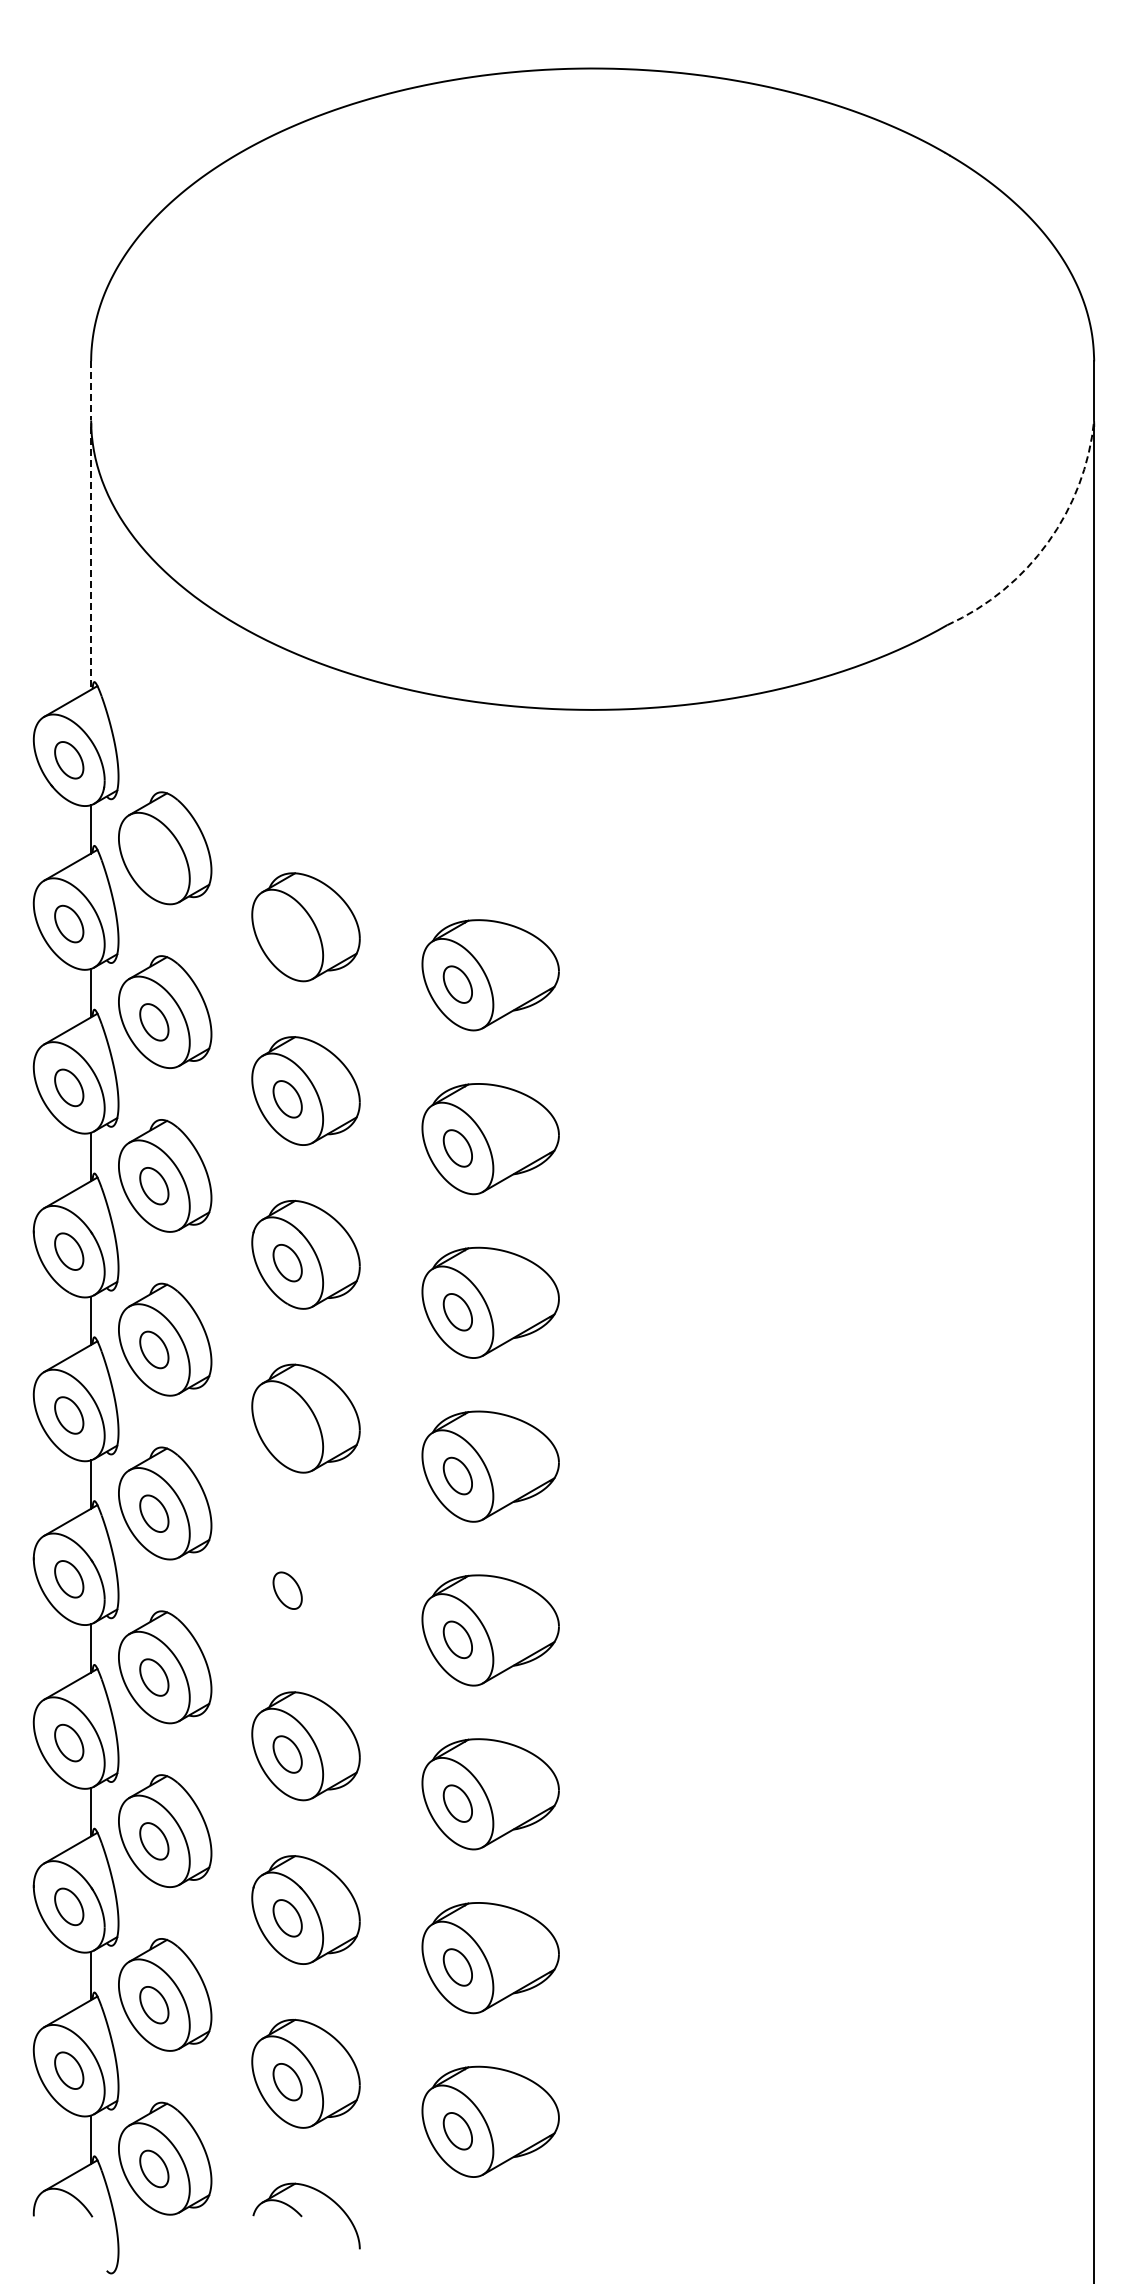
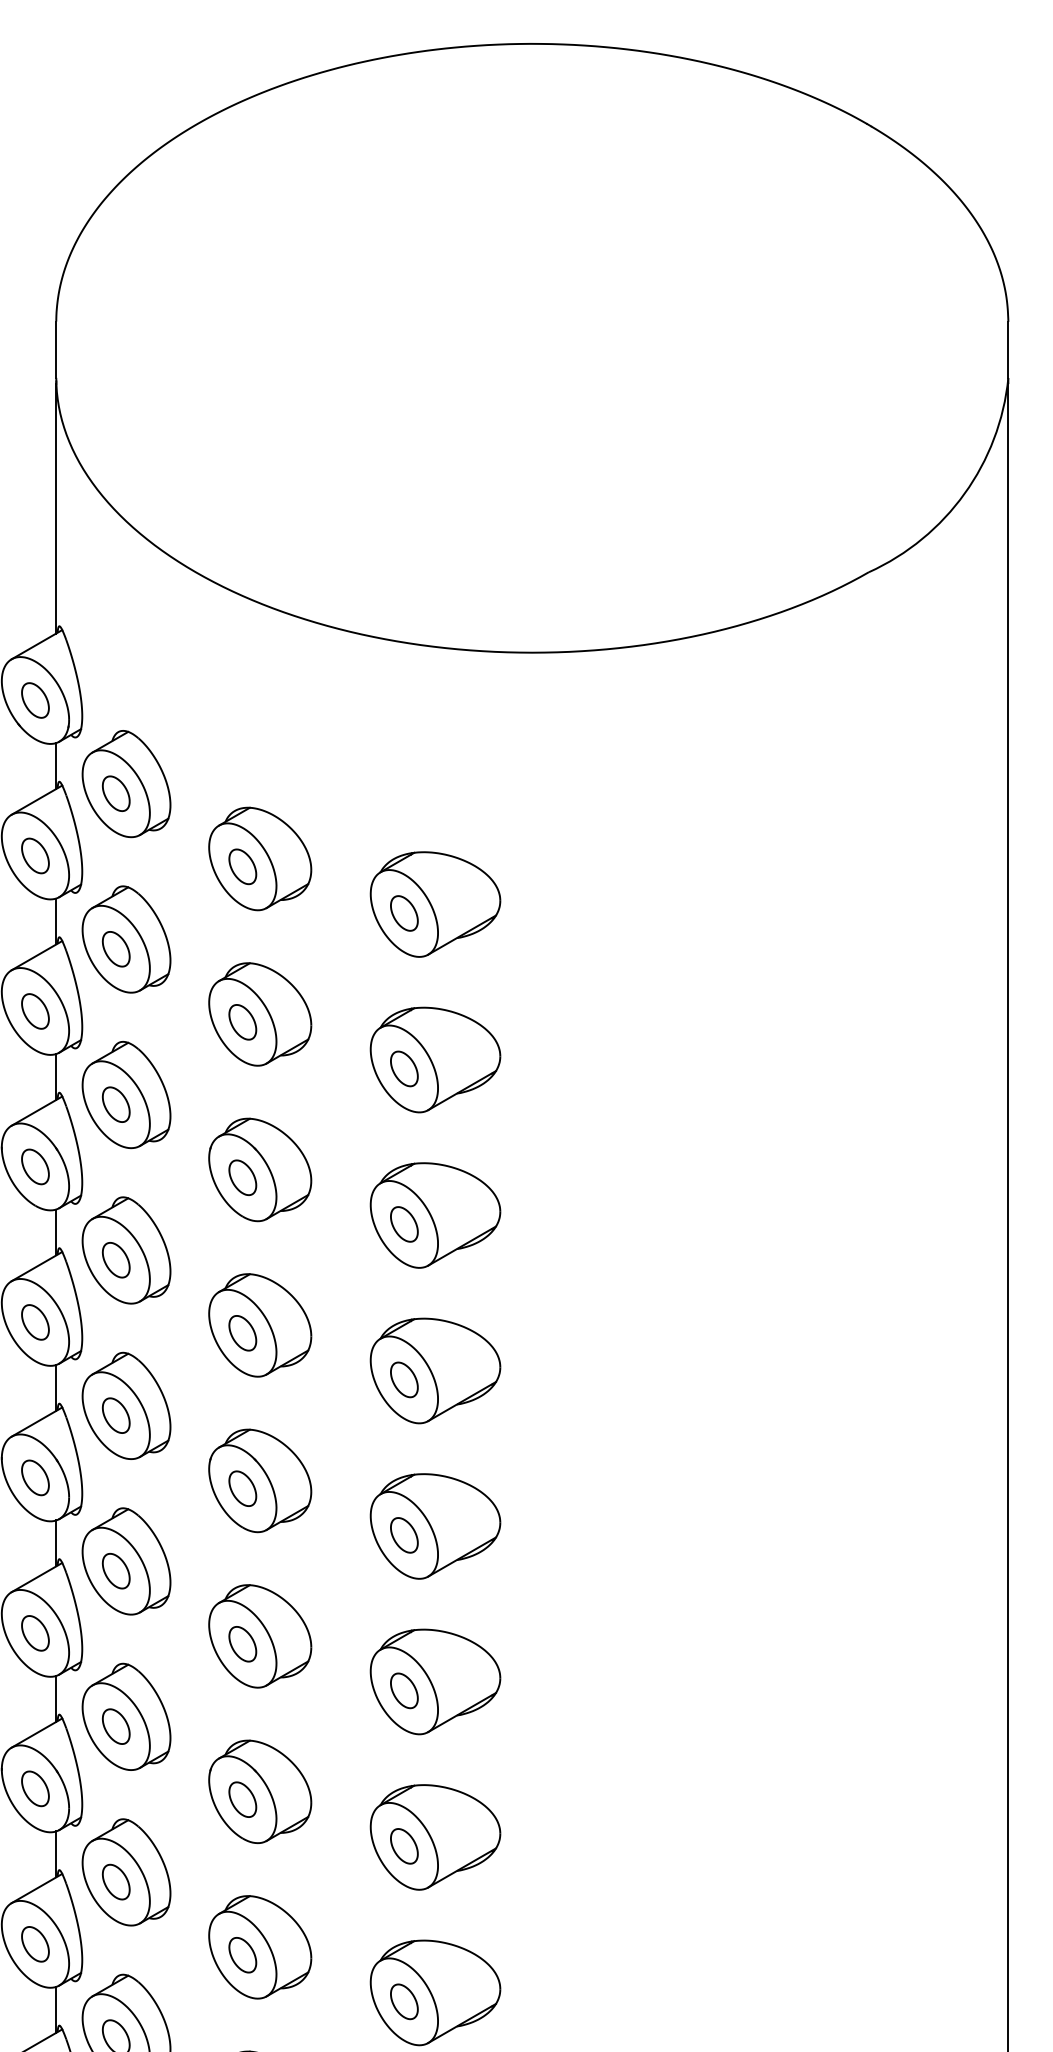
line: (91, 390) -> (56, 349), dashed -> solid
arc: (1048, 542) -> (964, 493), dashed -> solid
line: (91, 558) -> (56, 508), dashed -> solid
part: (154, 858) -> (116, 793), added
part: (287, 935) -> (242, 866), added
part: (287, 1426) -> (242, 1332), added
part: (305, 1582) -> (259, 1480), added

